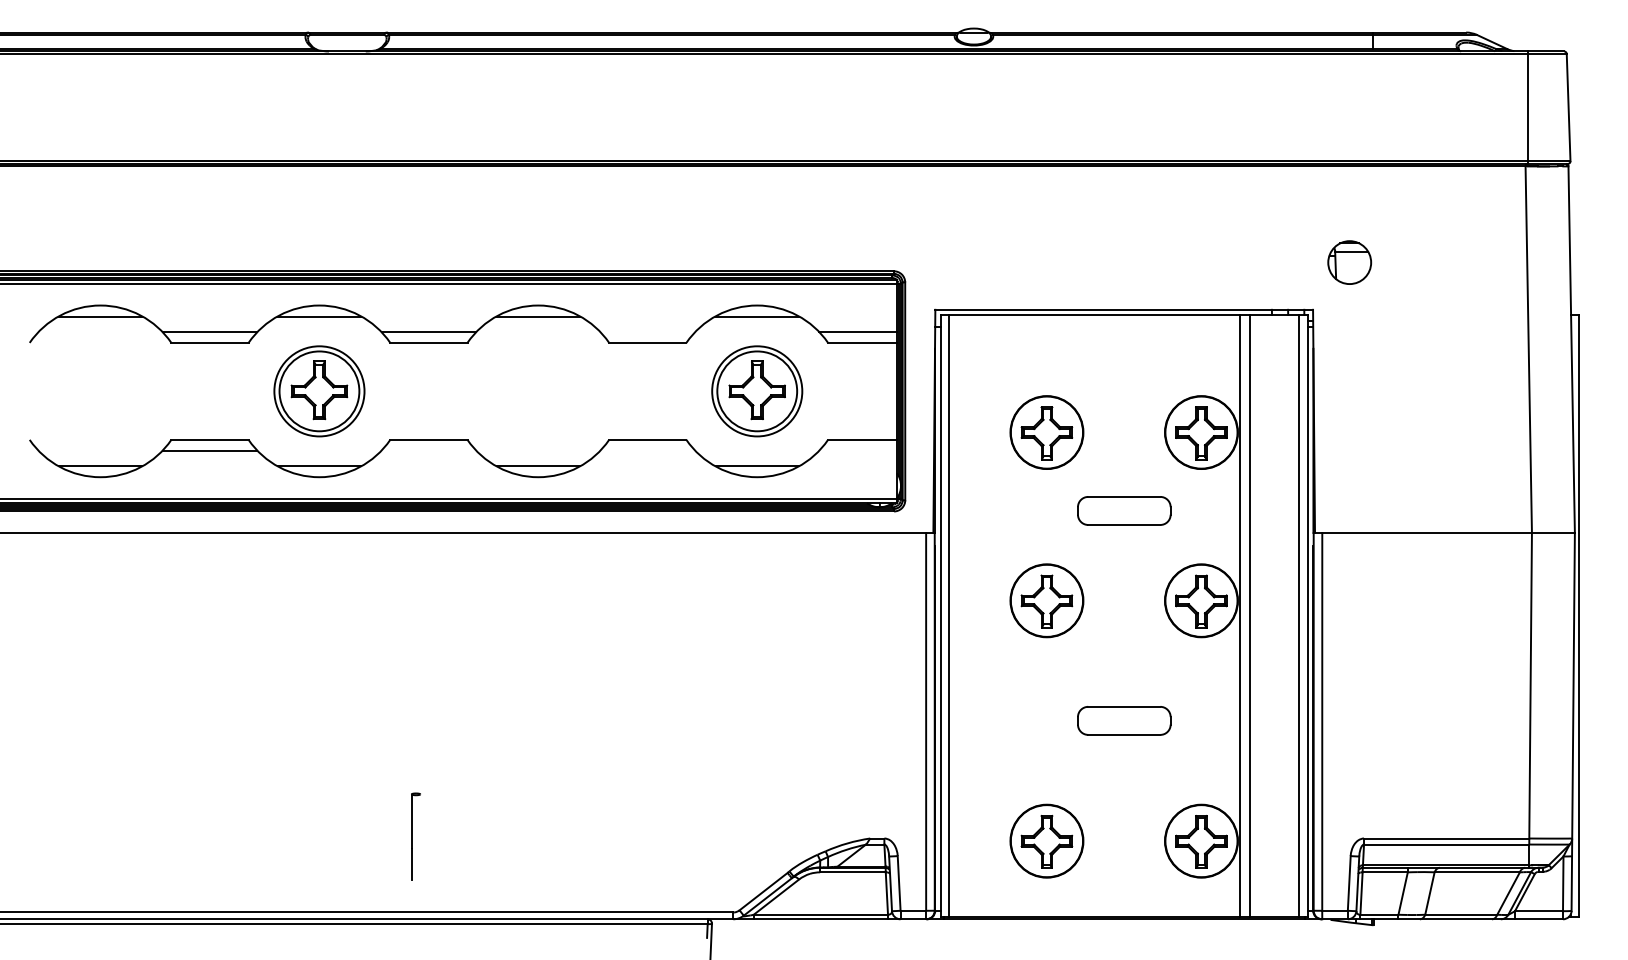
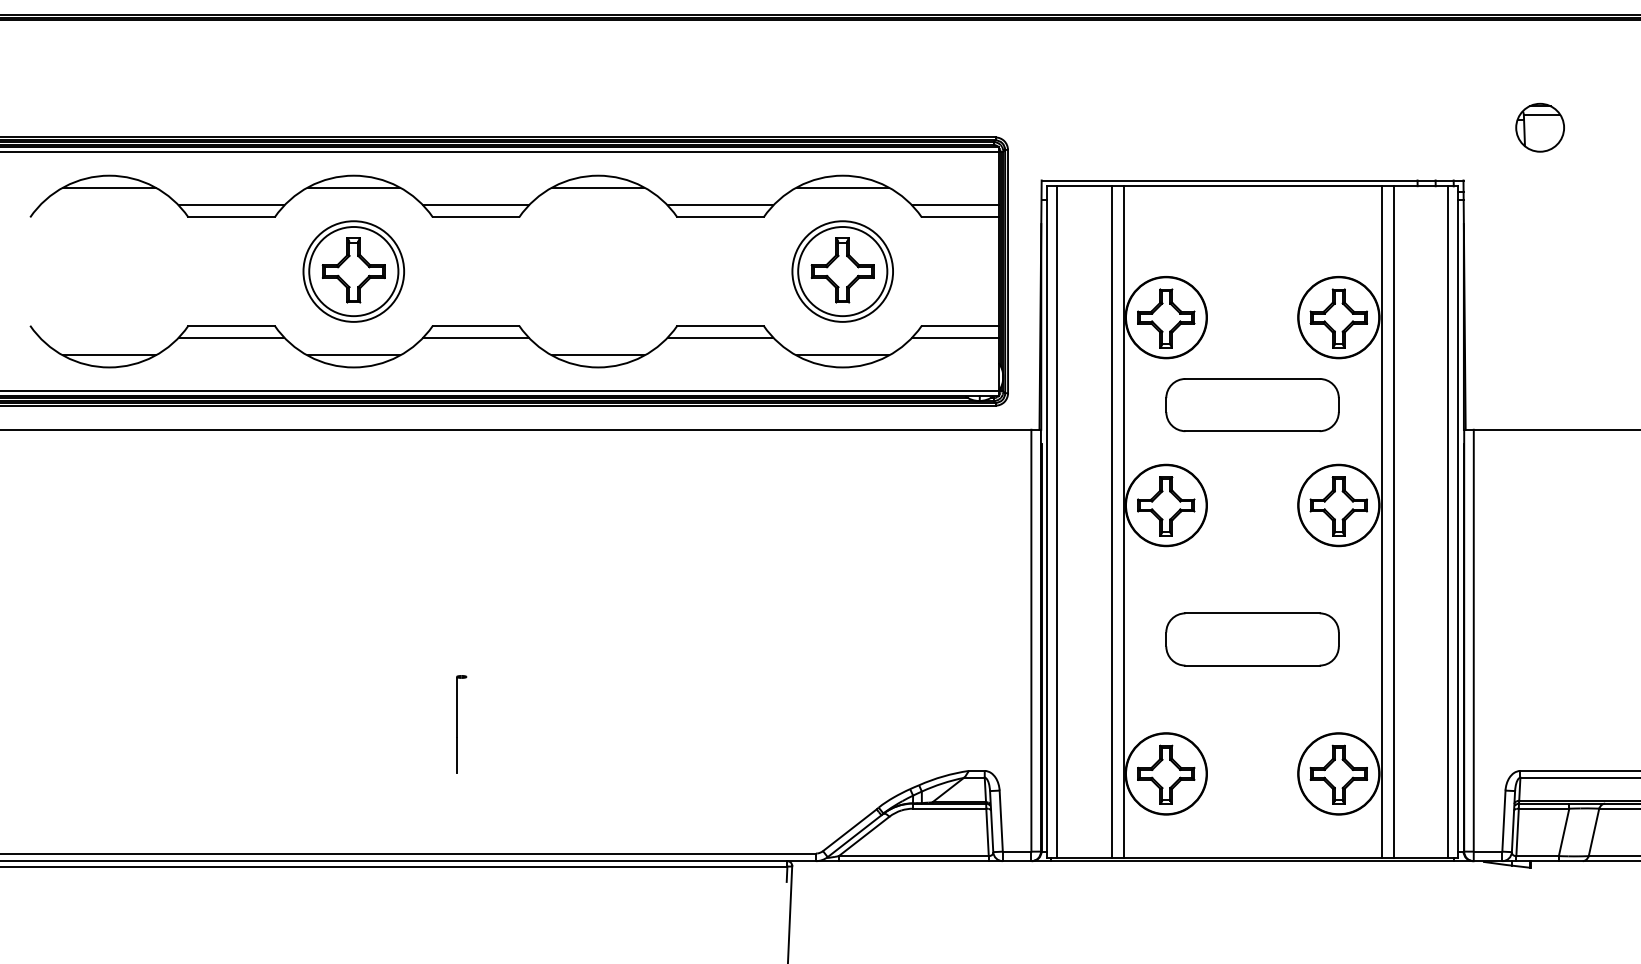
part: (1349, 262) -> (1539, 127), moved
line: (647, 332) -> (720, 205), added
line: (428, 450) -> (475, 337), added
line: (647, 450) -> (720, 337), added
line: (857, 450) -> (954, 337), added
part: (1124, 510) -> (1252, 404), size x1.67
line: (998, 615) -> (1112, 521), added
line: (1008, 615) -> (1123, 521), added
part: (1124, 720) -> (1252, 639), size x1.67
part: (415, 836) -> (461, 724), moved

